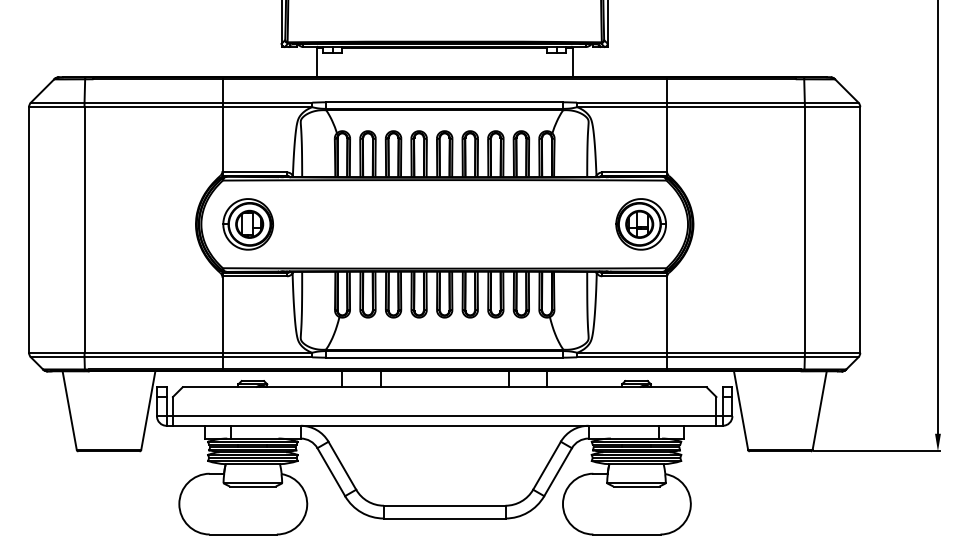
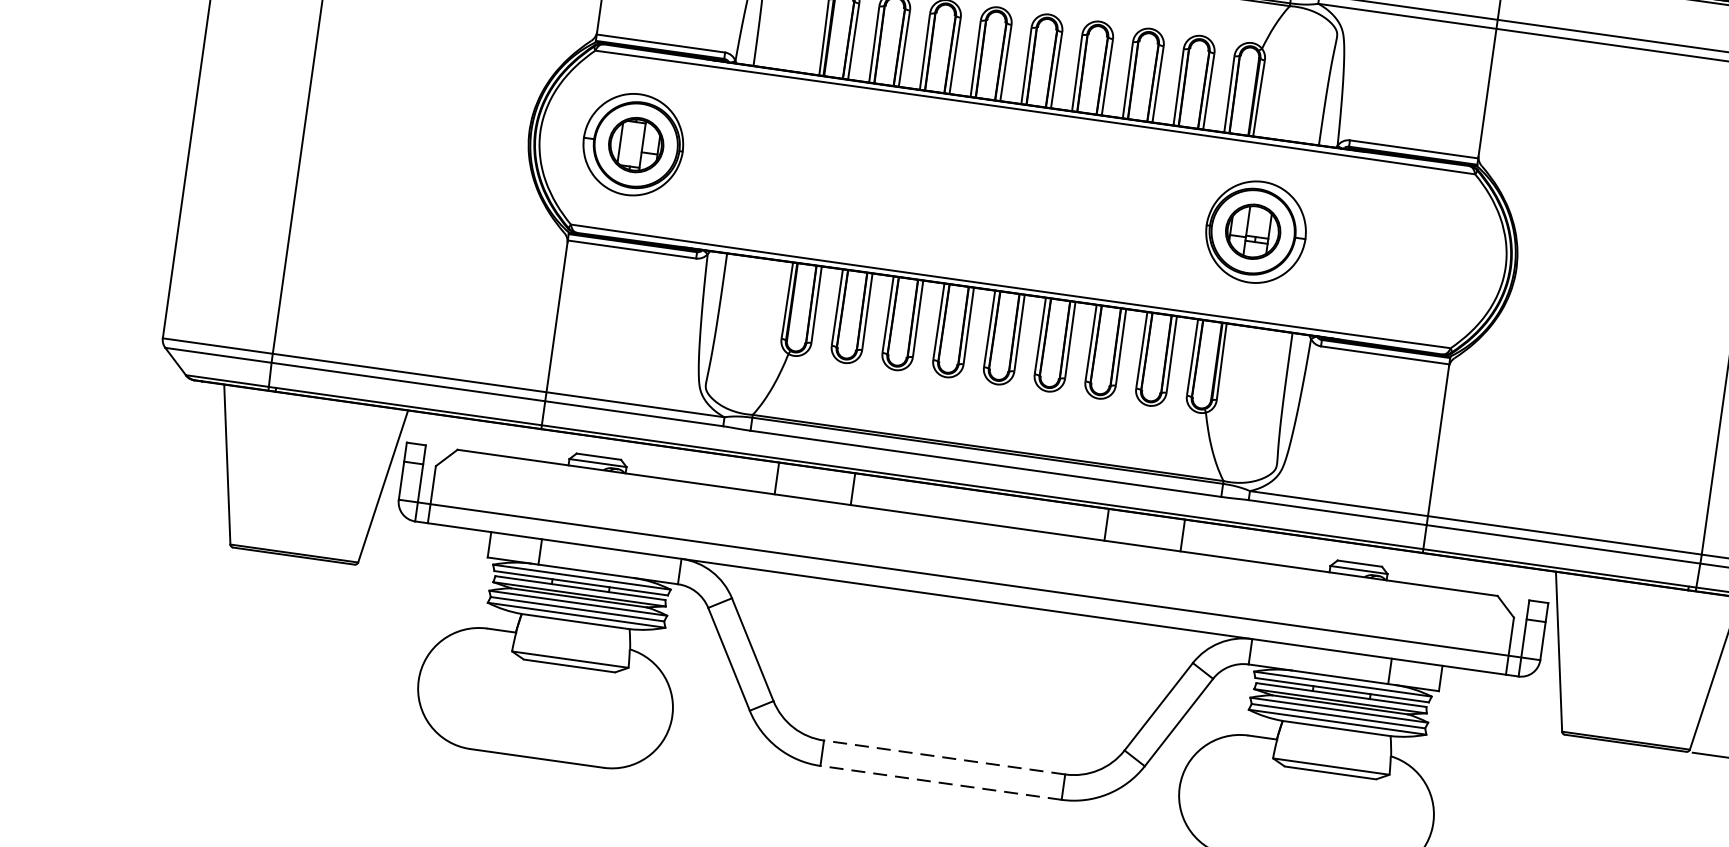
part: (640, 224) -> (1254, 232), moved
line: (444, 505) -> (944, 757), solid -> dashed
line: (444, 518) -> (940, 782), solid -> dashed

